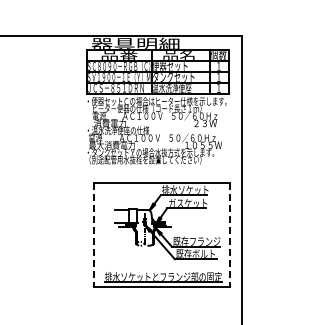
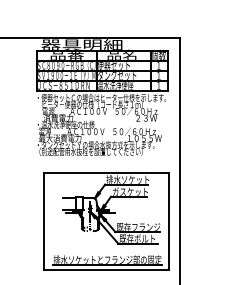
line: (94, 235) -> (44, 221), dashed -> solid
line: (229, 235) -> (168, 221), dashed -> solid

